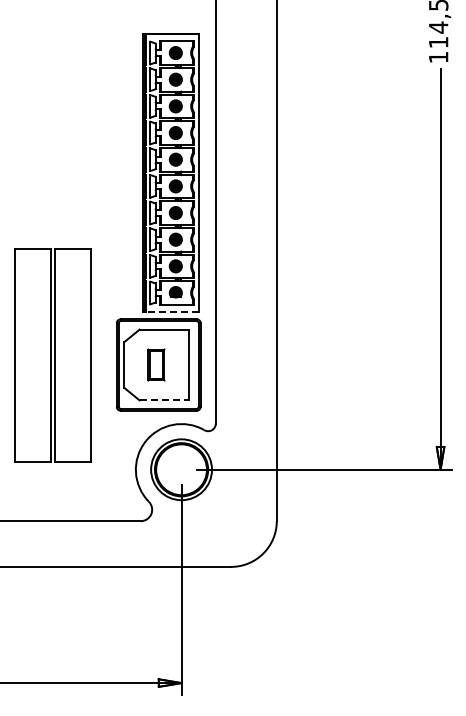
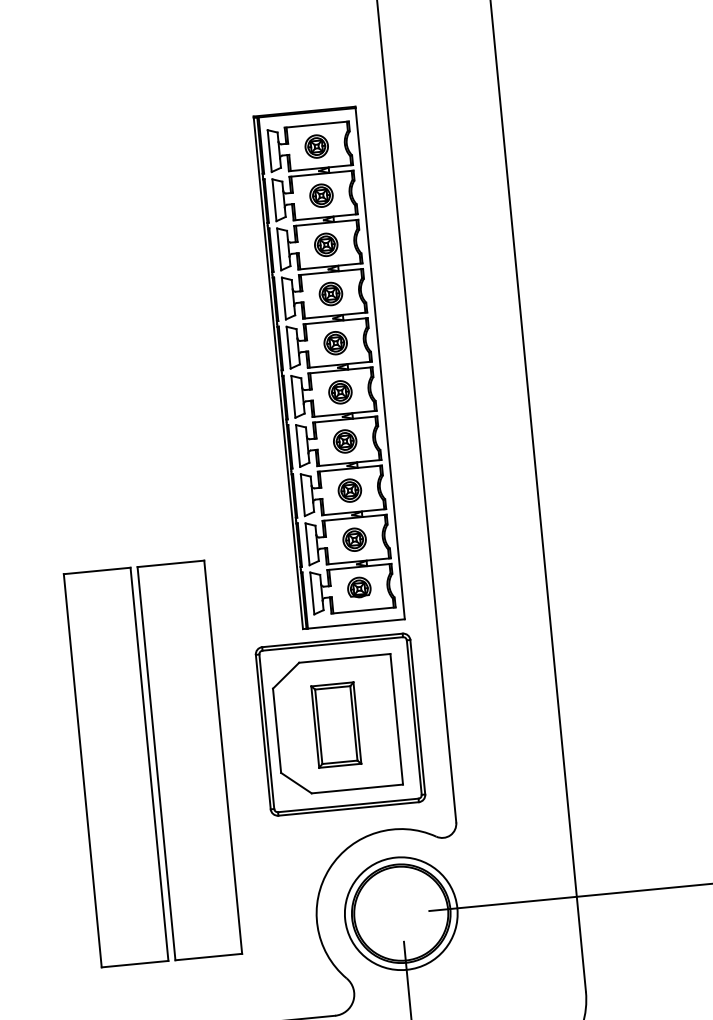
line: (171, 311) -> (354, 623), dashed -> solid
part: (52, 355) -> (152, 764), moved
part: (156, 364) -> (336, 724), size x1.43
line: (164, 400) -> (357, 789), dashed -> solid

